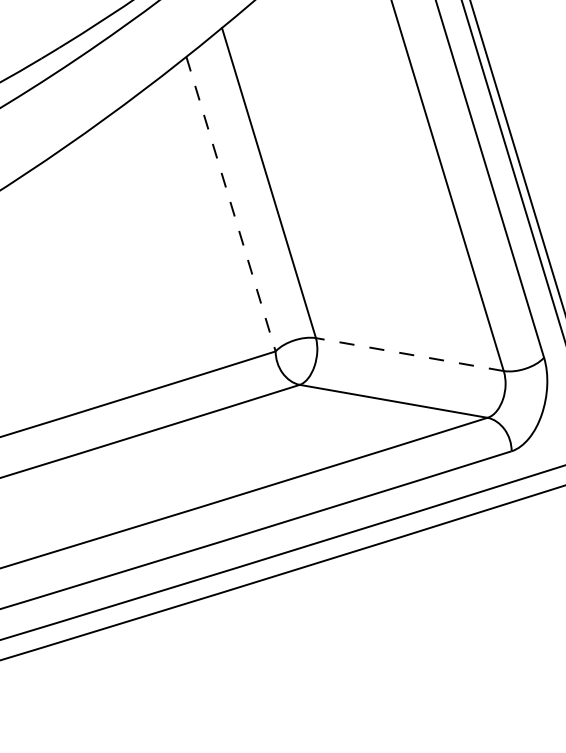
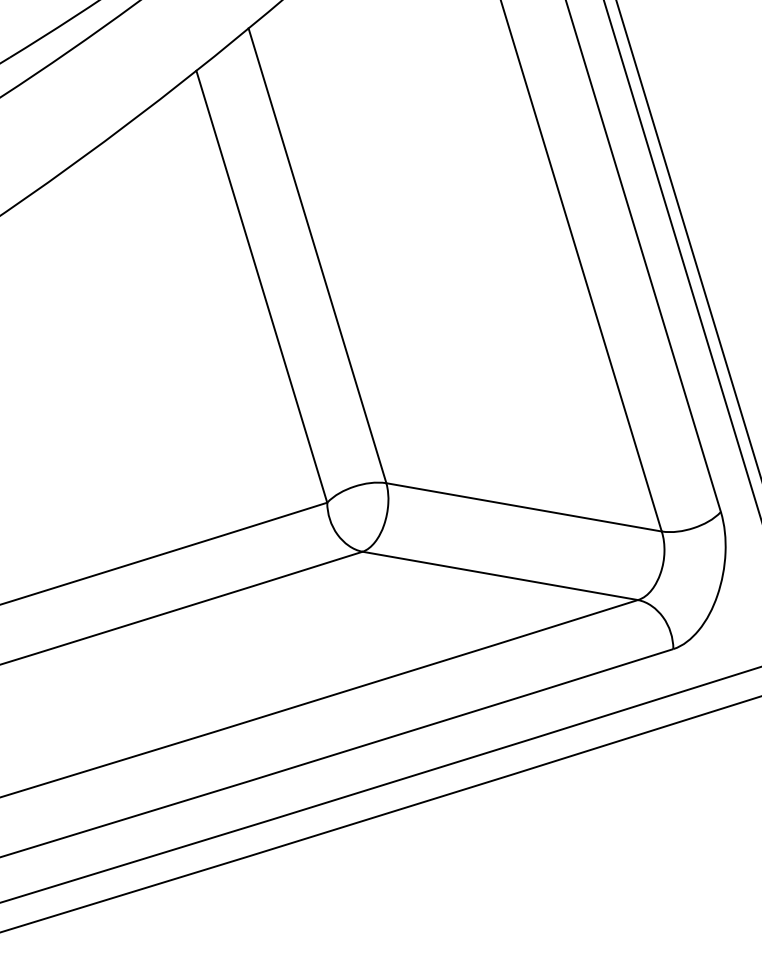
line: (231, 204) -> (262, 287), dashed -> solid
line: (409, 354) -> (523, 507), dashed -> solid

